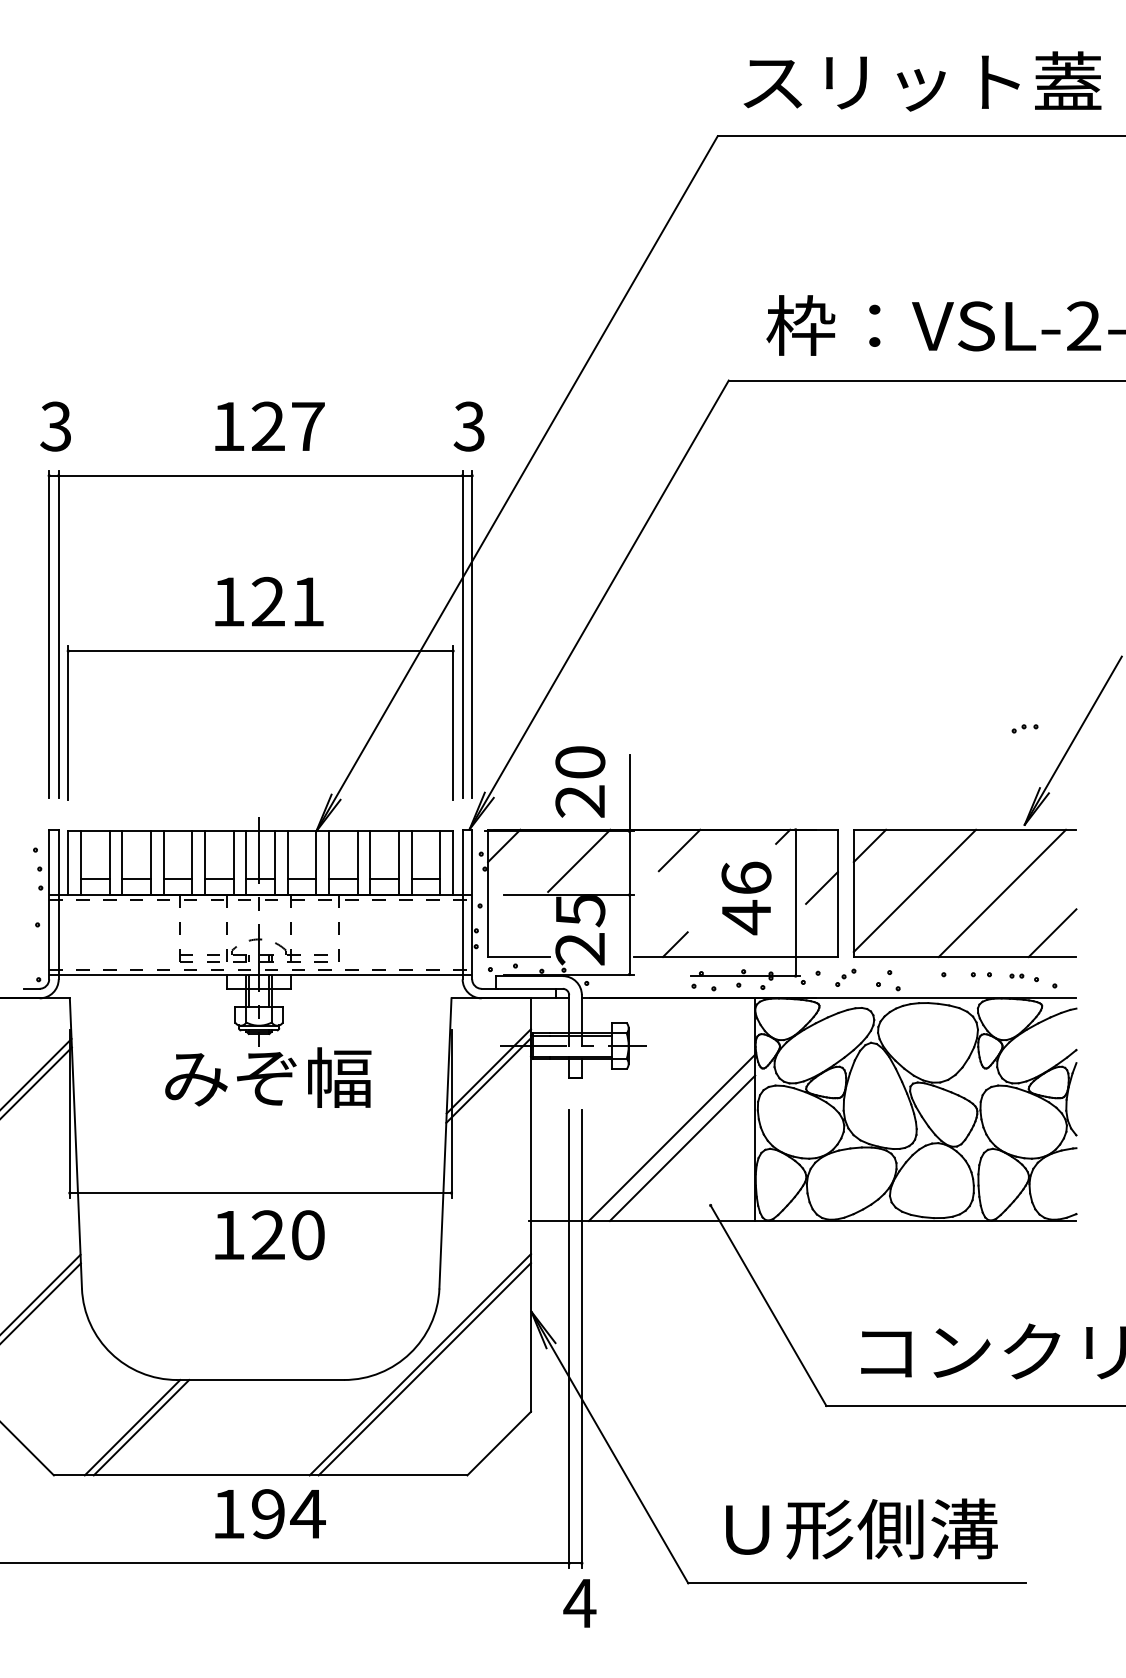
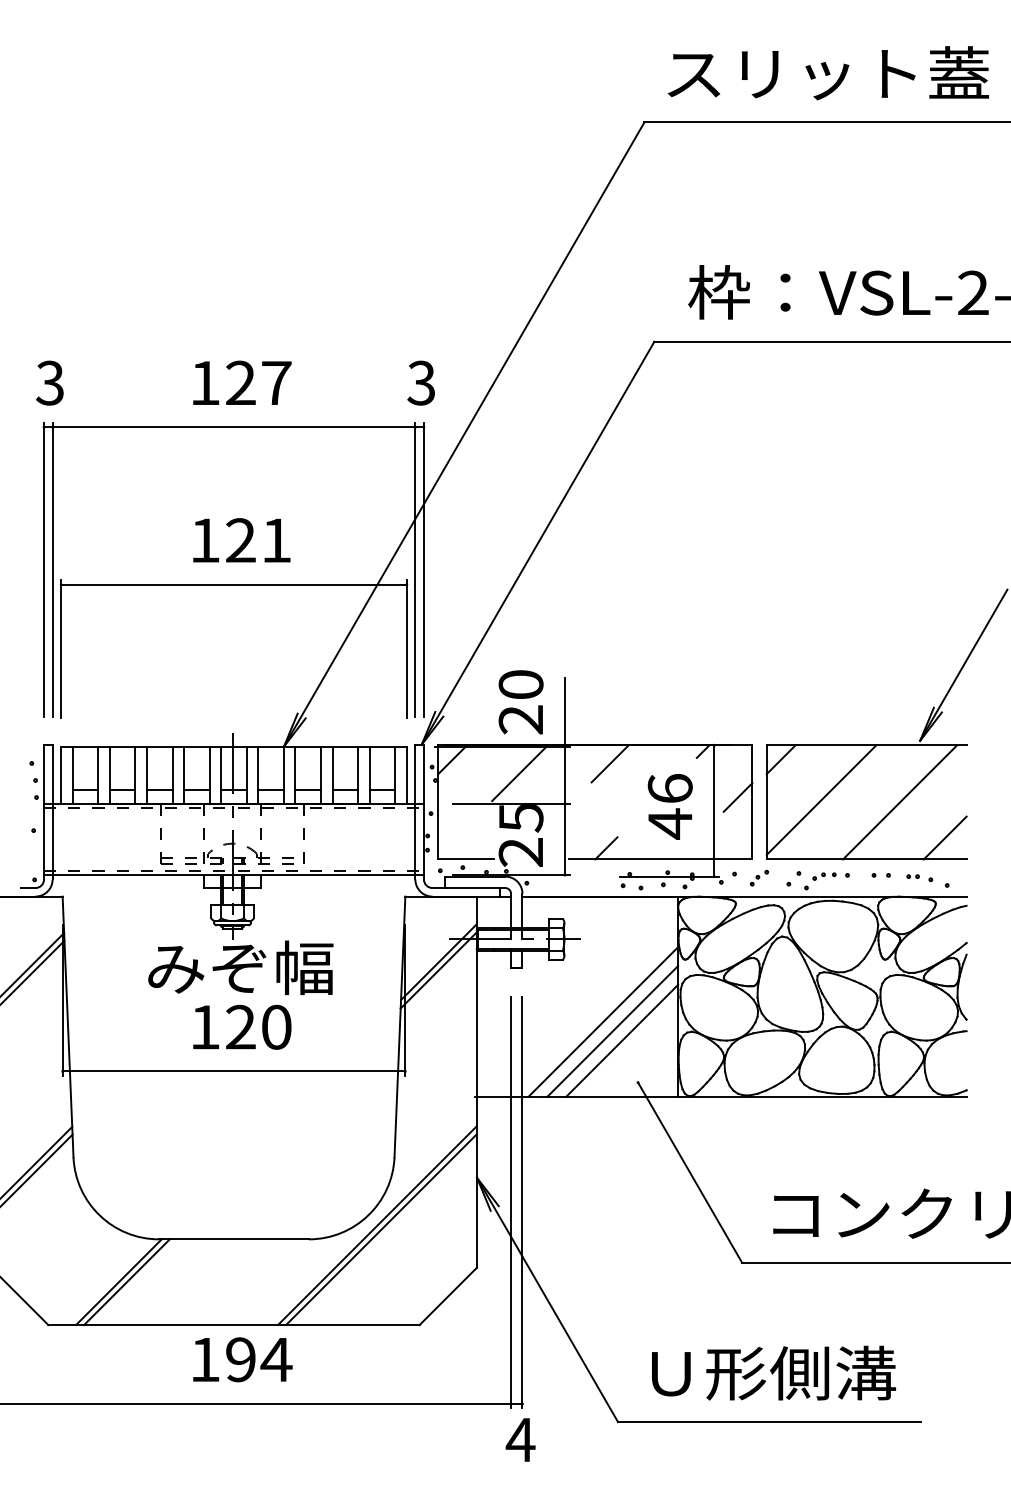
part: (1025, 728) -> (824, 876), moved
line: (693, 1158) -> (622, 1040), added
text: (270, 1234) -> (242, 1026), moved

